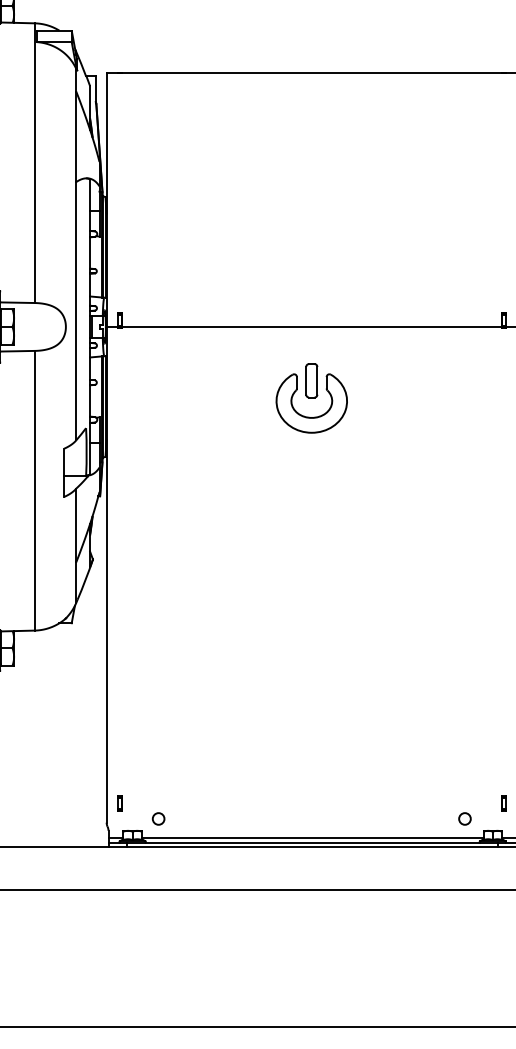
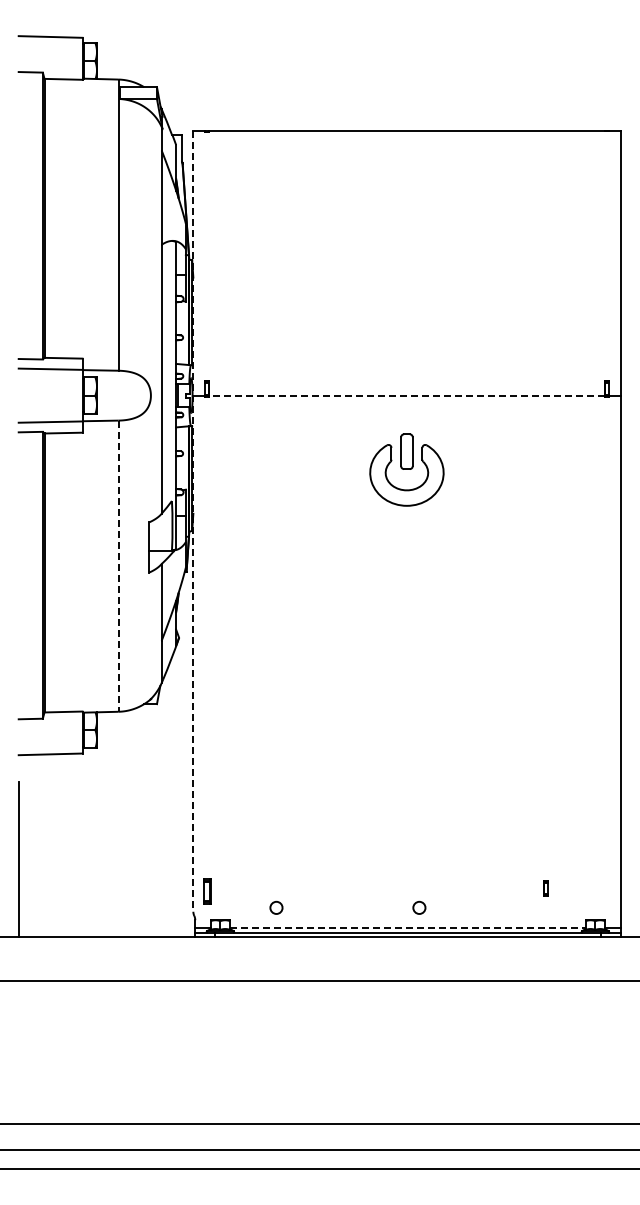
line: (311, 326) -> (406, 395), solid -> dashed
line: (106, 447) -> (193, 521), solid -> dashed
line: (34, 491) -> (118, 566), solid -> dashed
part: (119, 803) -> (206, 891), size x1.6
part: (503, 803) -> (545, 888), moved
circle: (158, 818) -> (276, 907), moved
circle: (465, 818) -> (419, 907), moved
line: (312, 838) -> (407, 928), solid -> dashed

